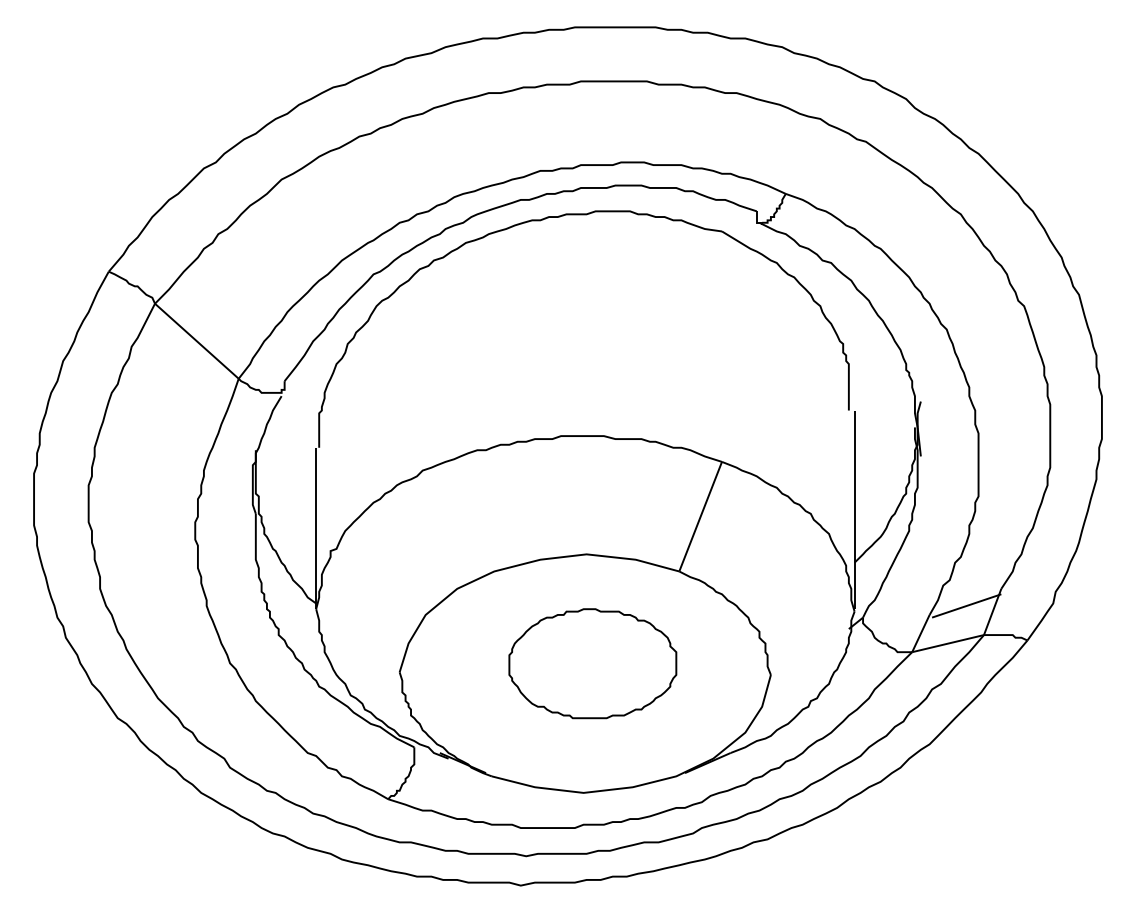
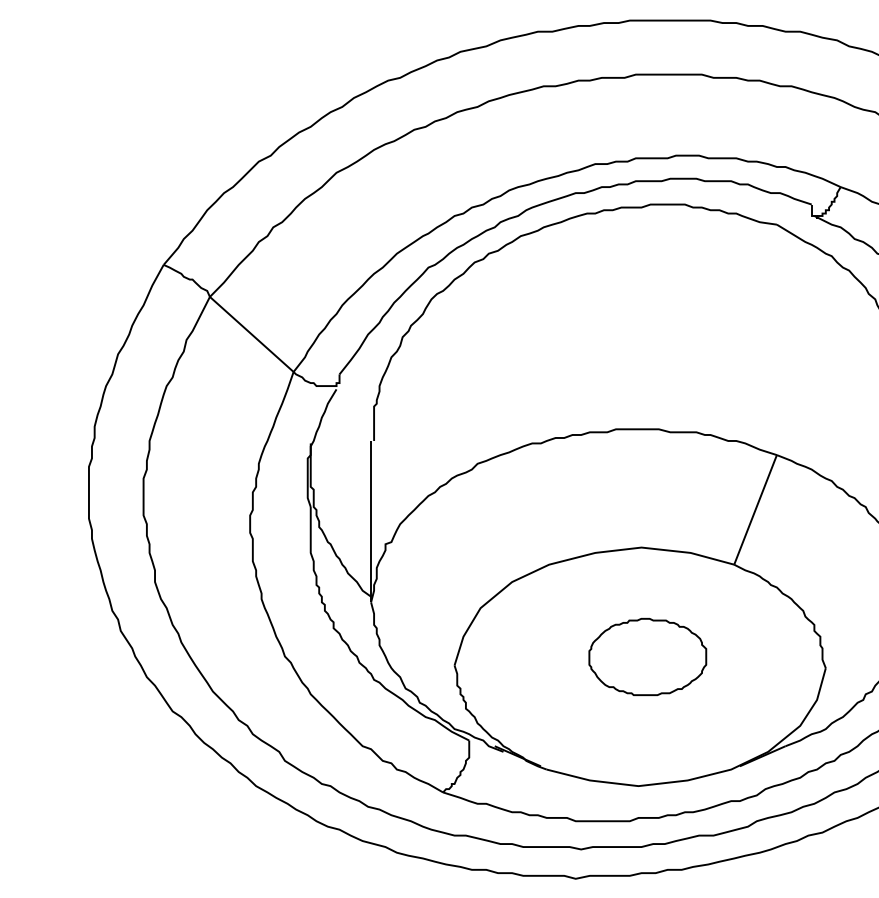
part: (592, 663) -> (647, 656), size x0.7

